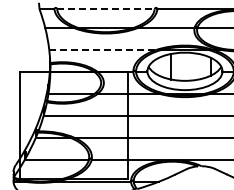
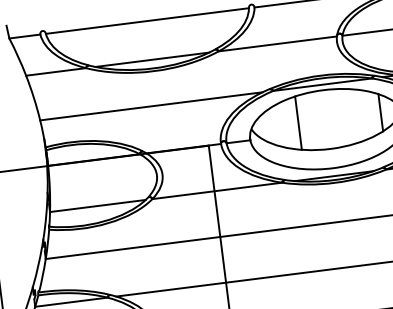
line: (105, 9) -> (146, 21), dashed -> solid
line: (103, 50) -> (153, 107), dashed -> solid

